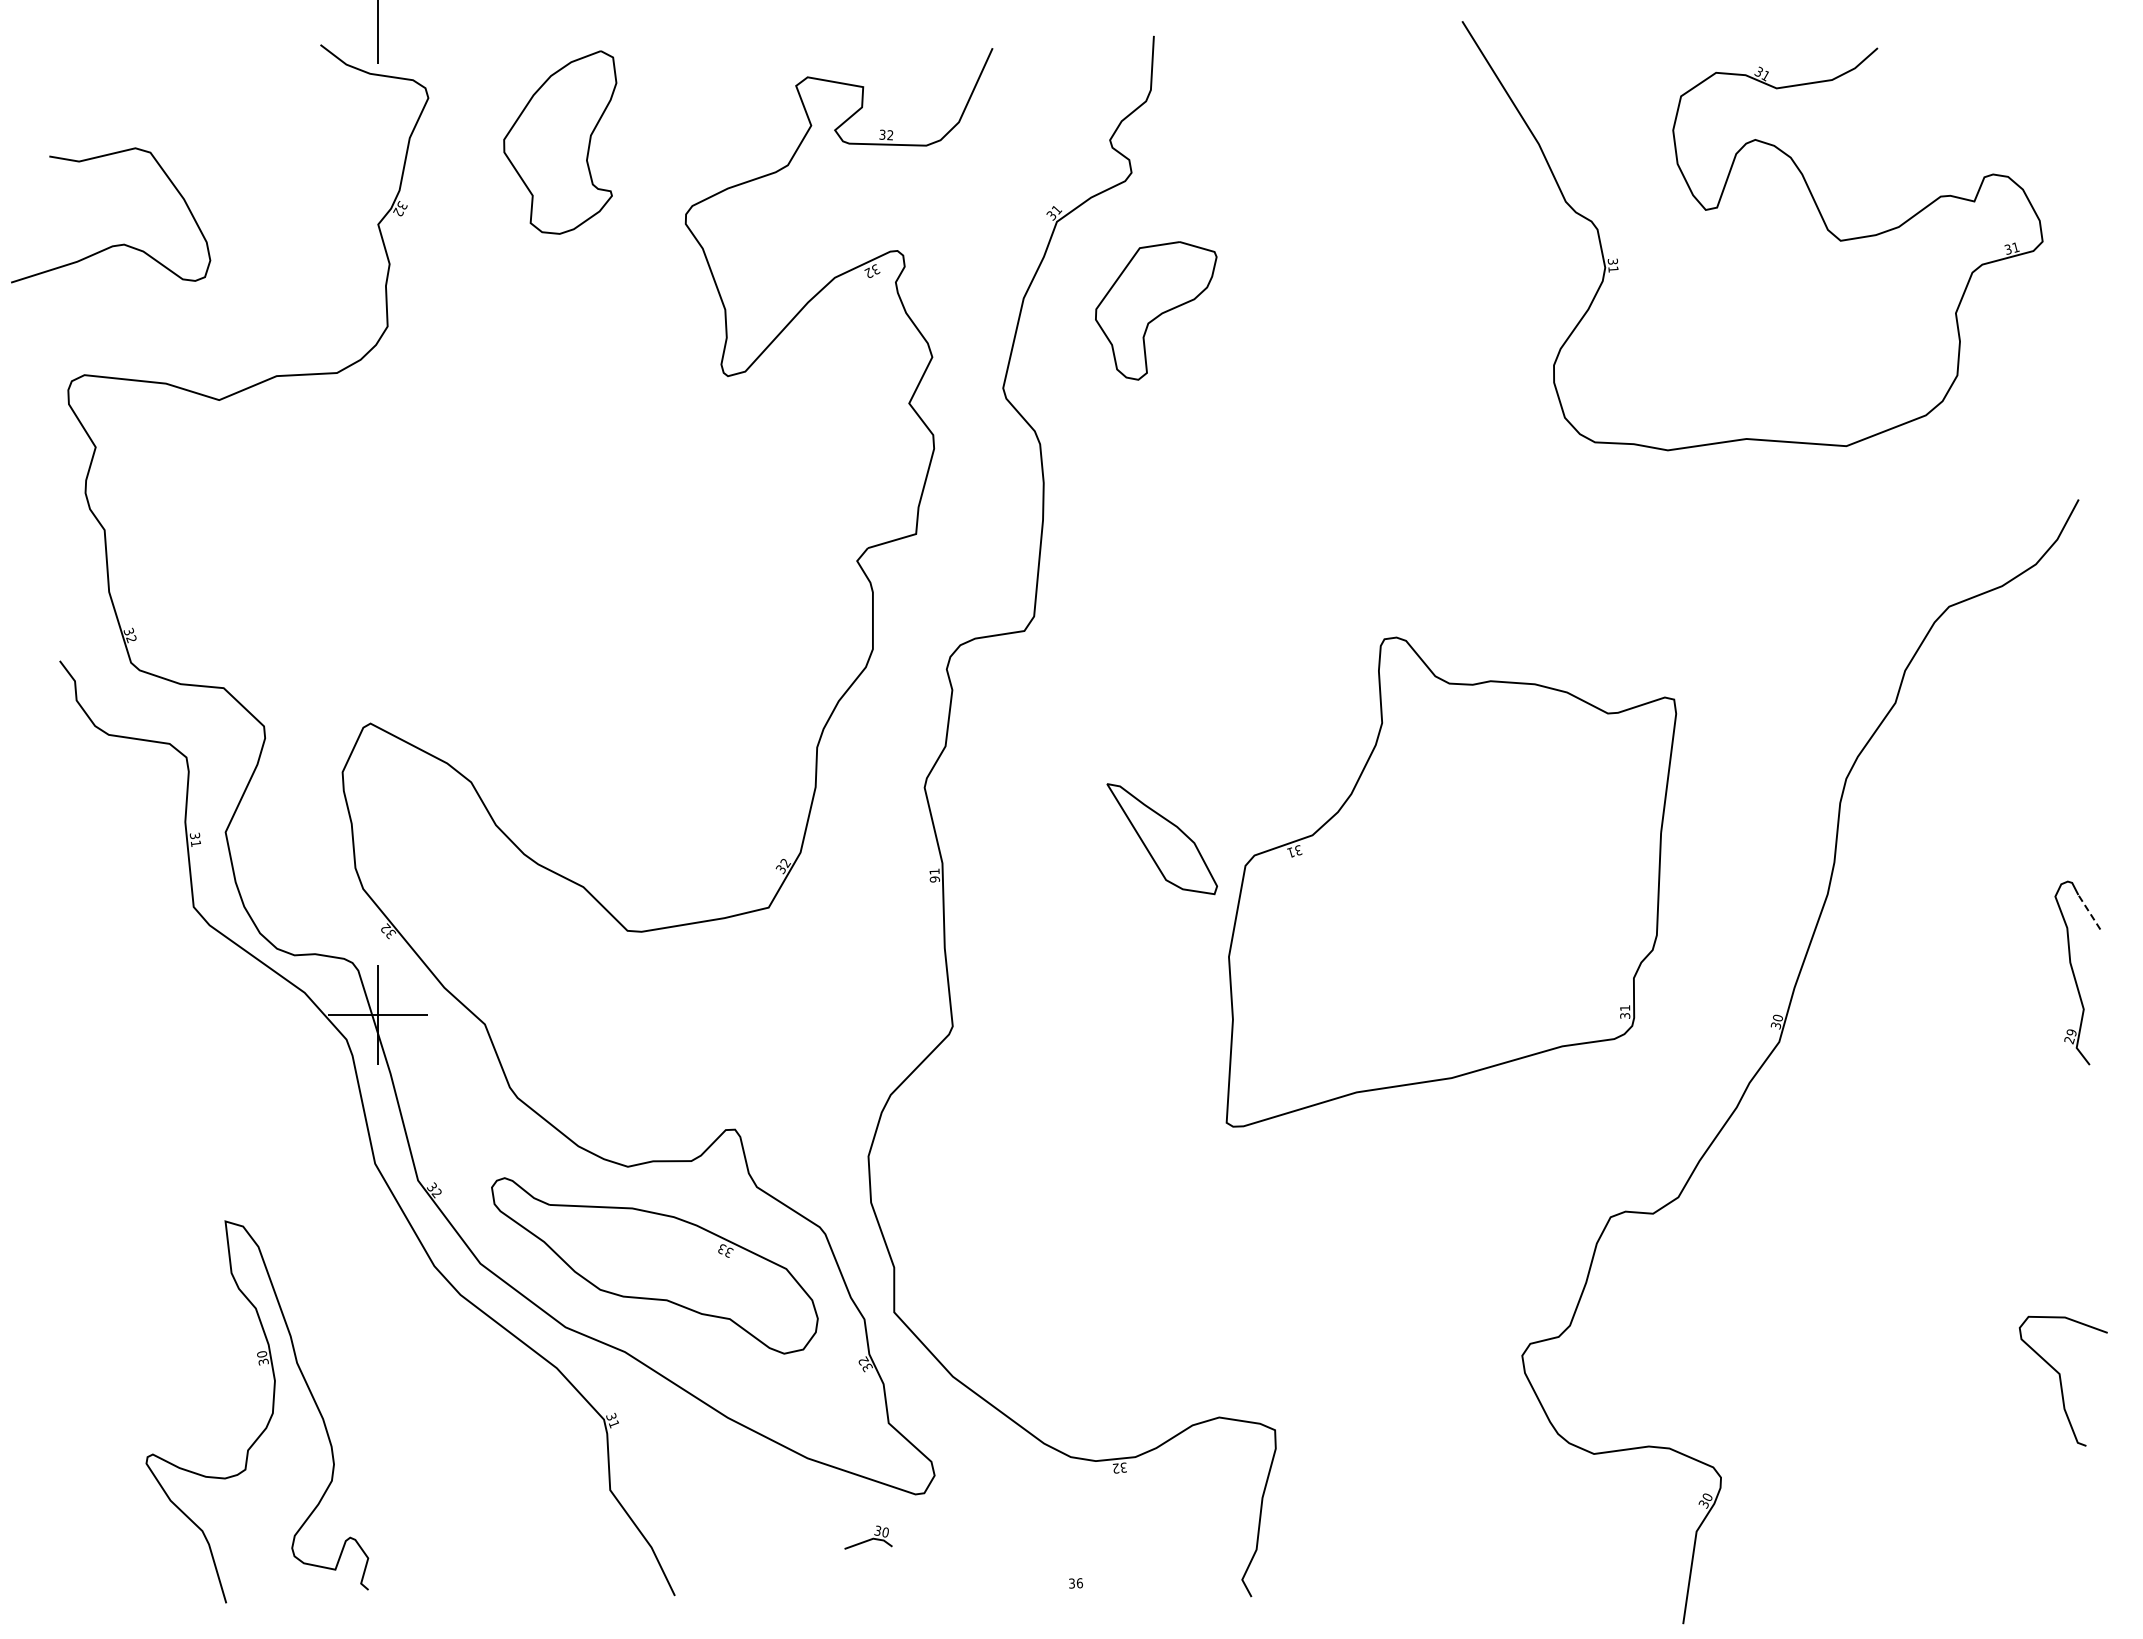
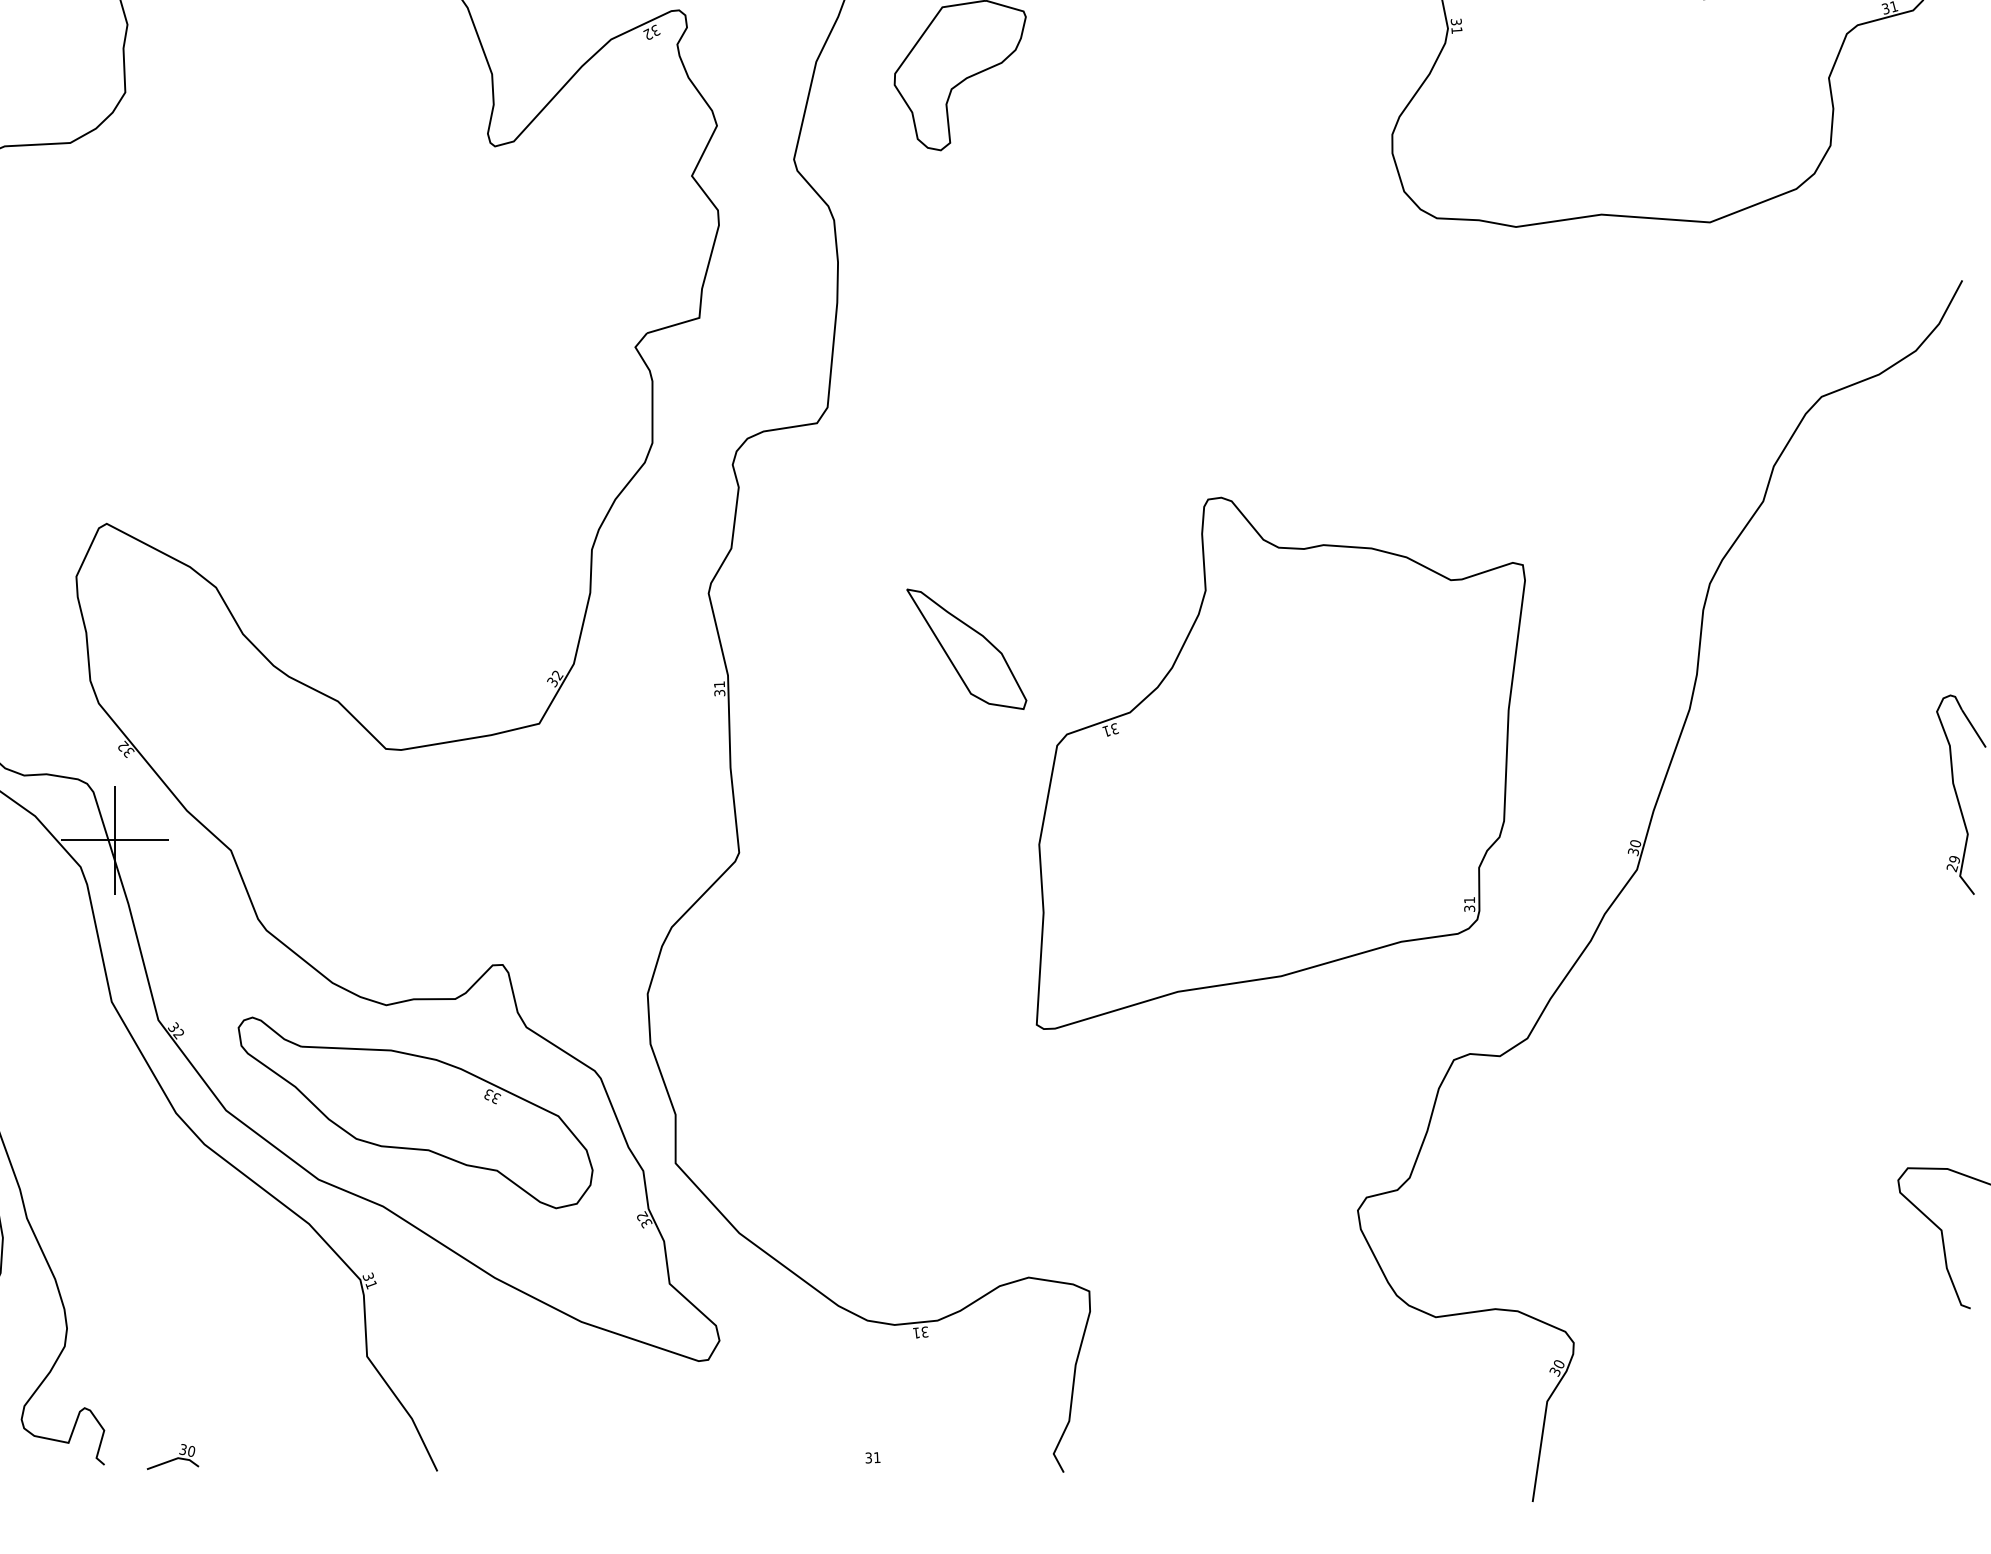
text: (934, 879) -> (719, 693), 91 -> 31
part: (1451, 881) -> (1280, 762), moved
line: (2089, 911) -> (1974, 727), dashed -> solid
text: (1115, 1468) -> (915, 1332), 32 -> 31
part: (868, 1537) -> (172, 1456), moved
text: (1079, 1583) -> (876, 1457), 36 -> 31

